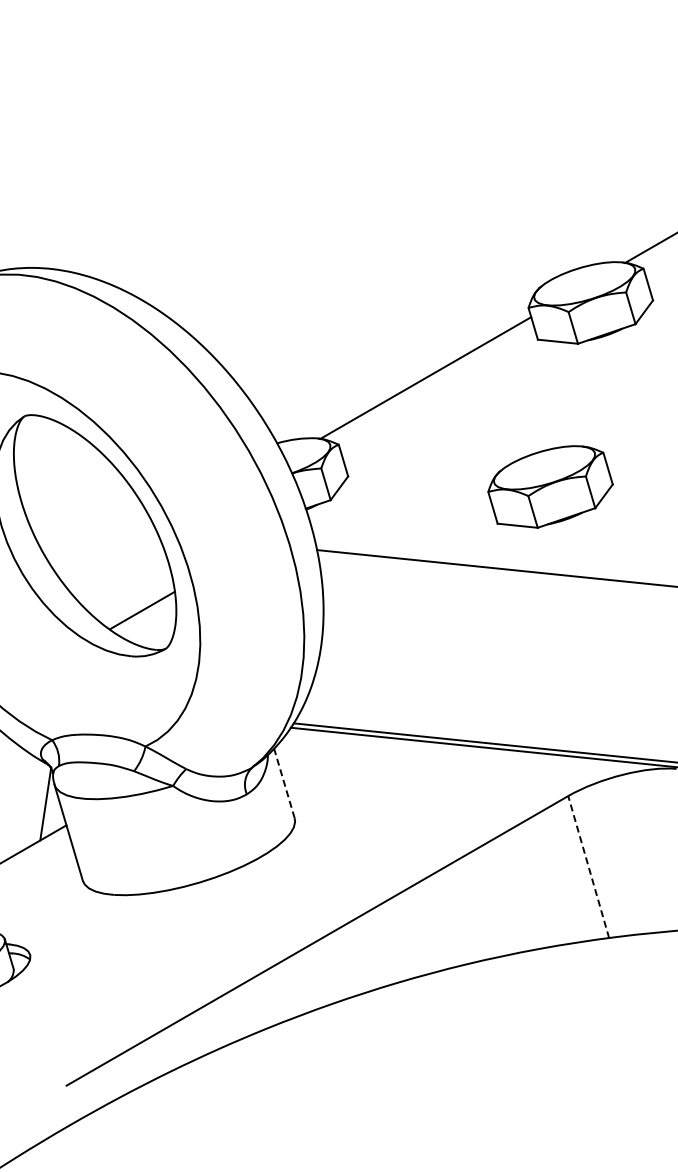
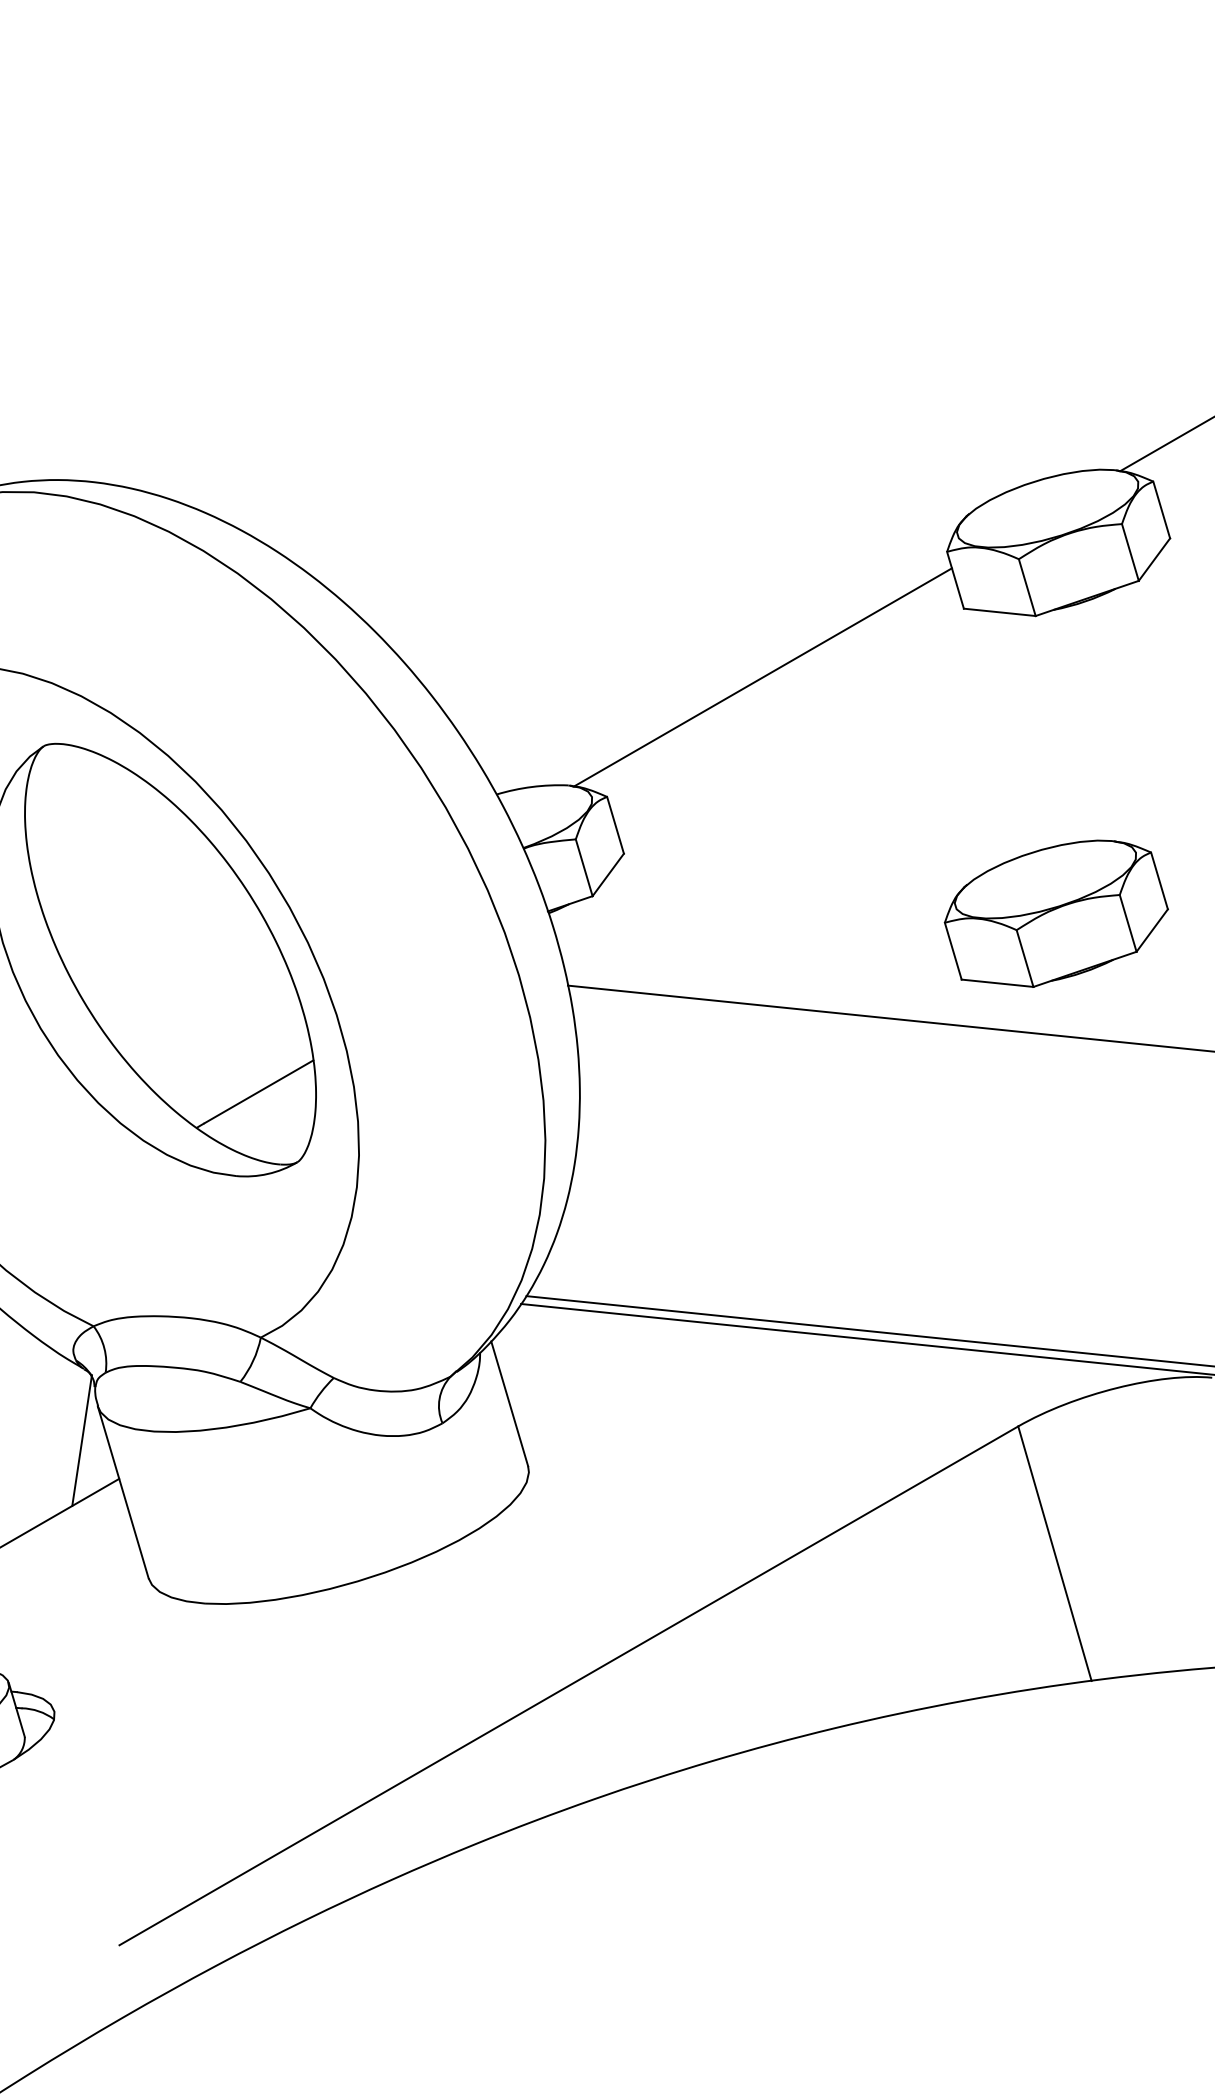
part: (550, 486) -> (1056, 912), moved
line: (284, 783) -> (509, 1403), dashed -> solid
line: (588, 867) -> (1054, 1554), dashed -> solid

